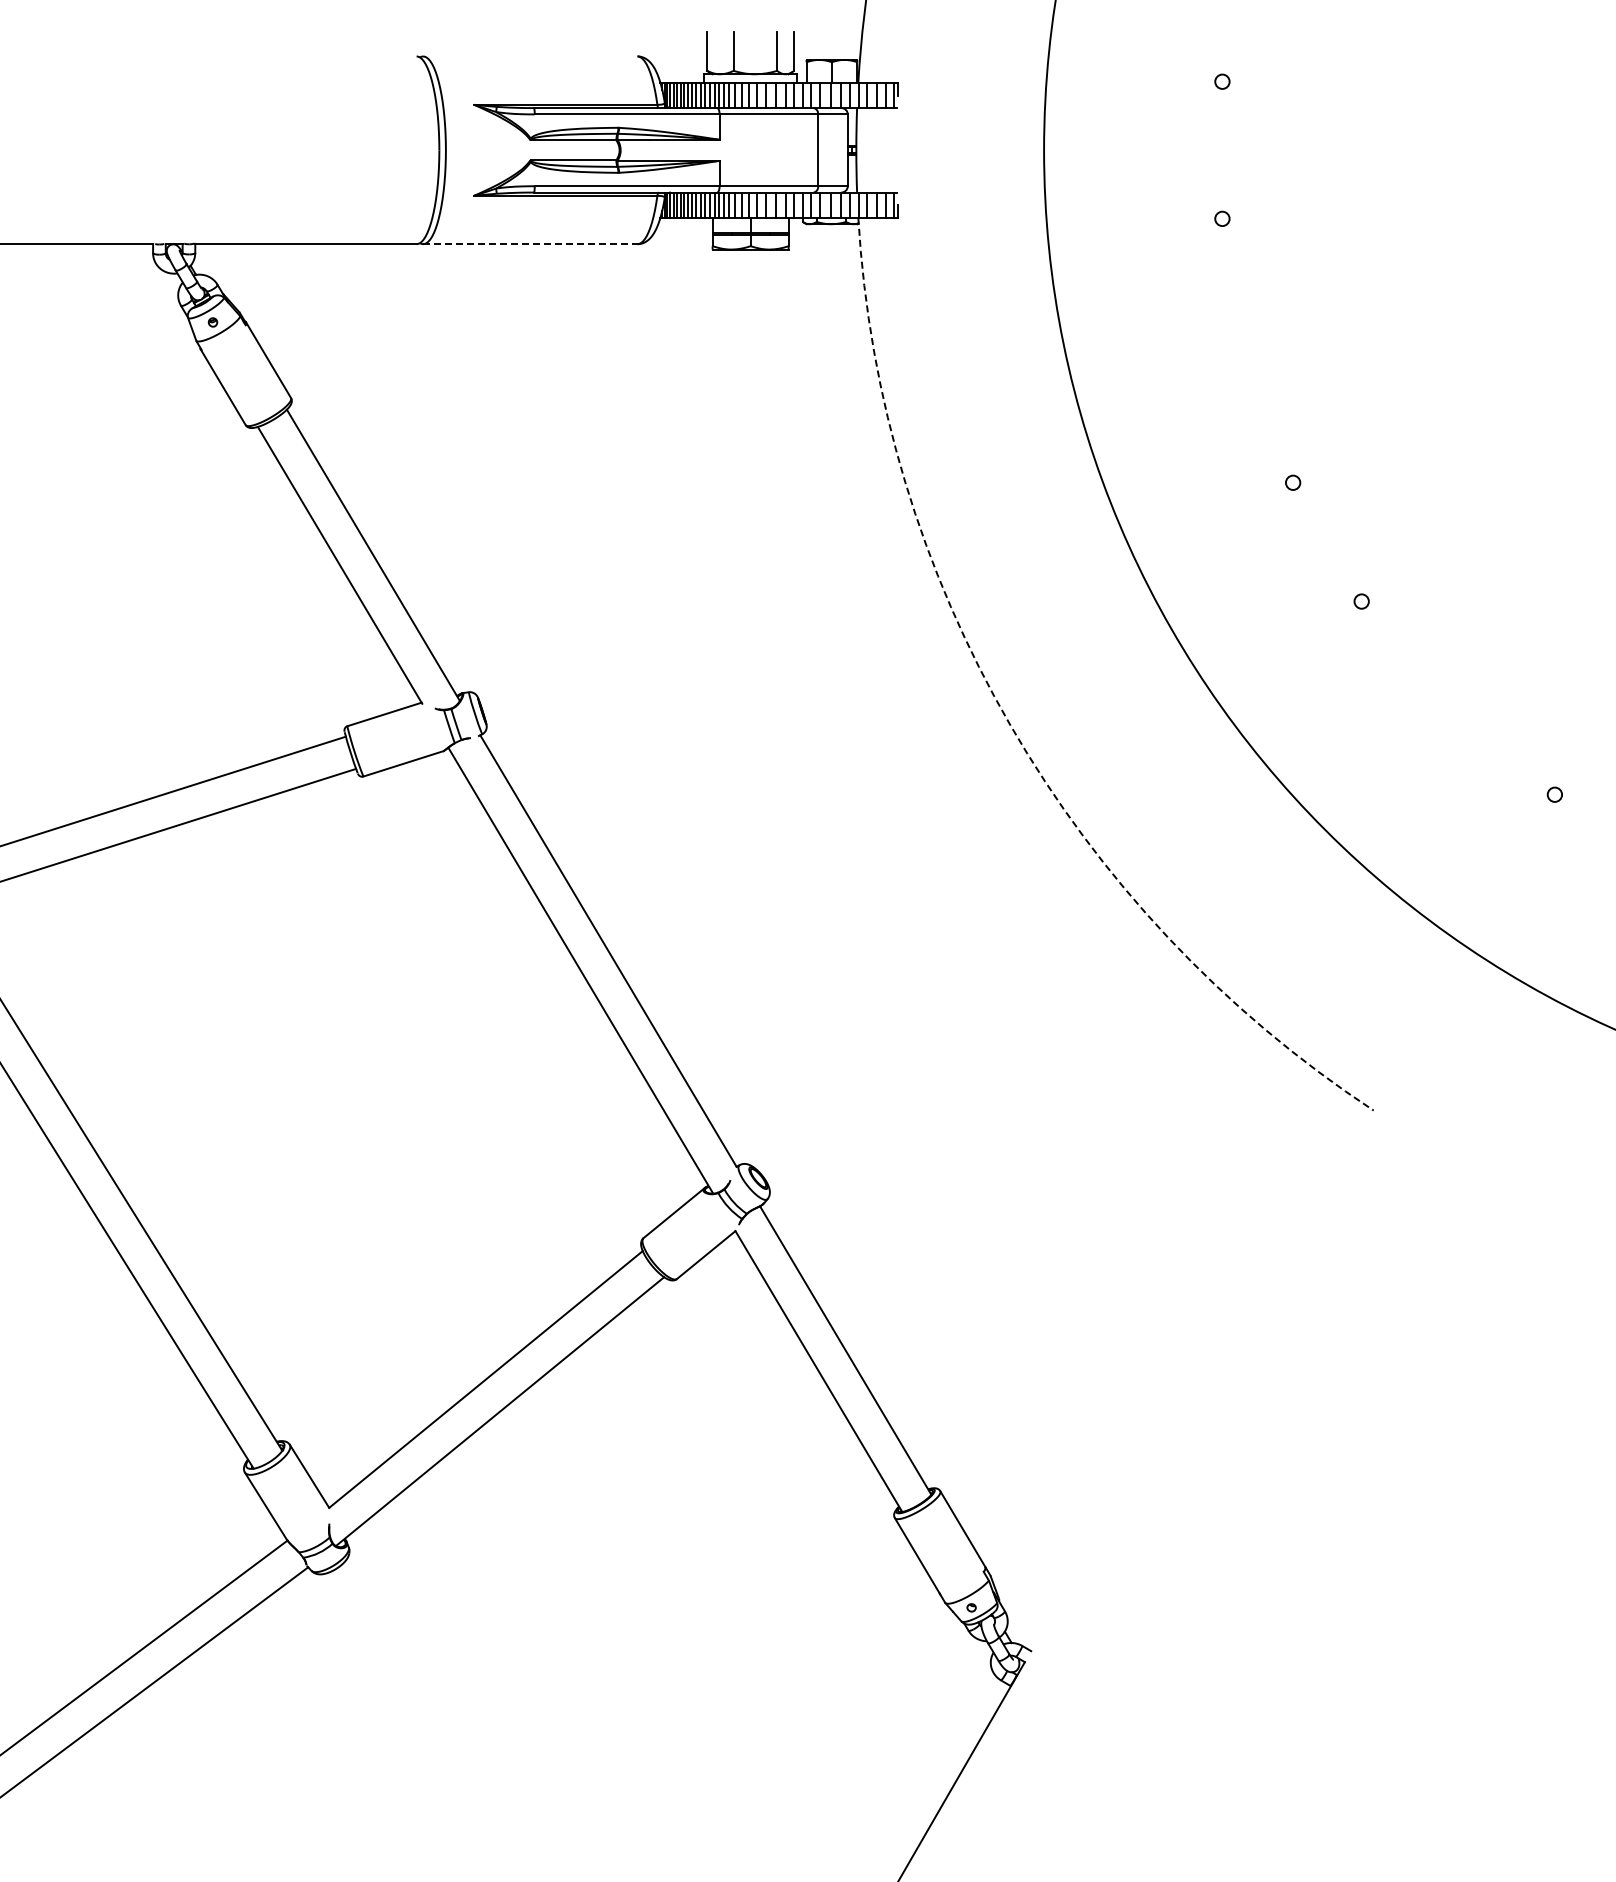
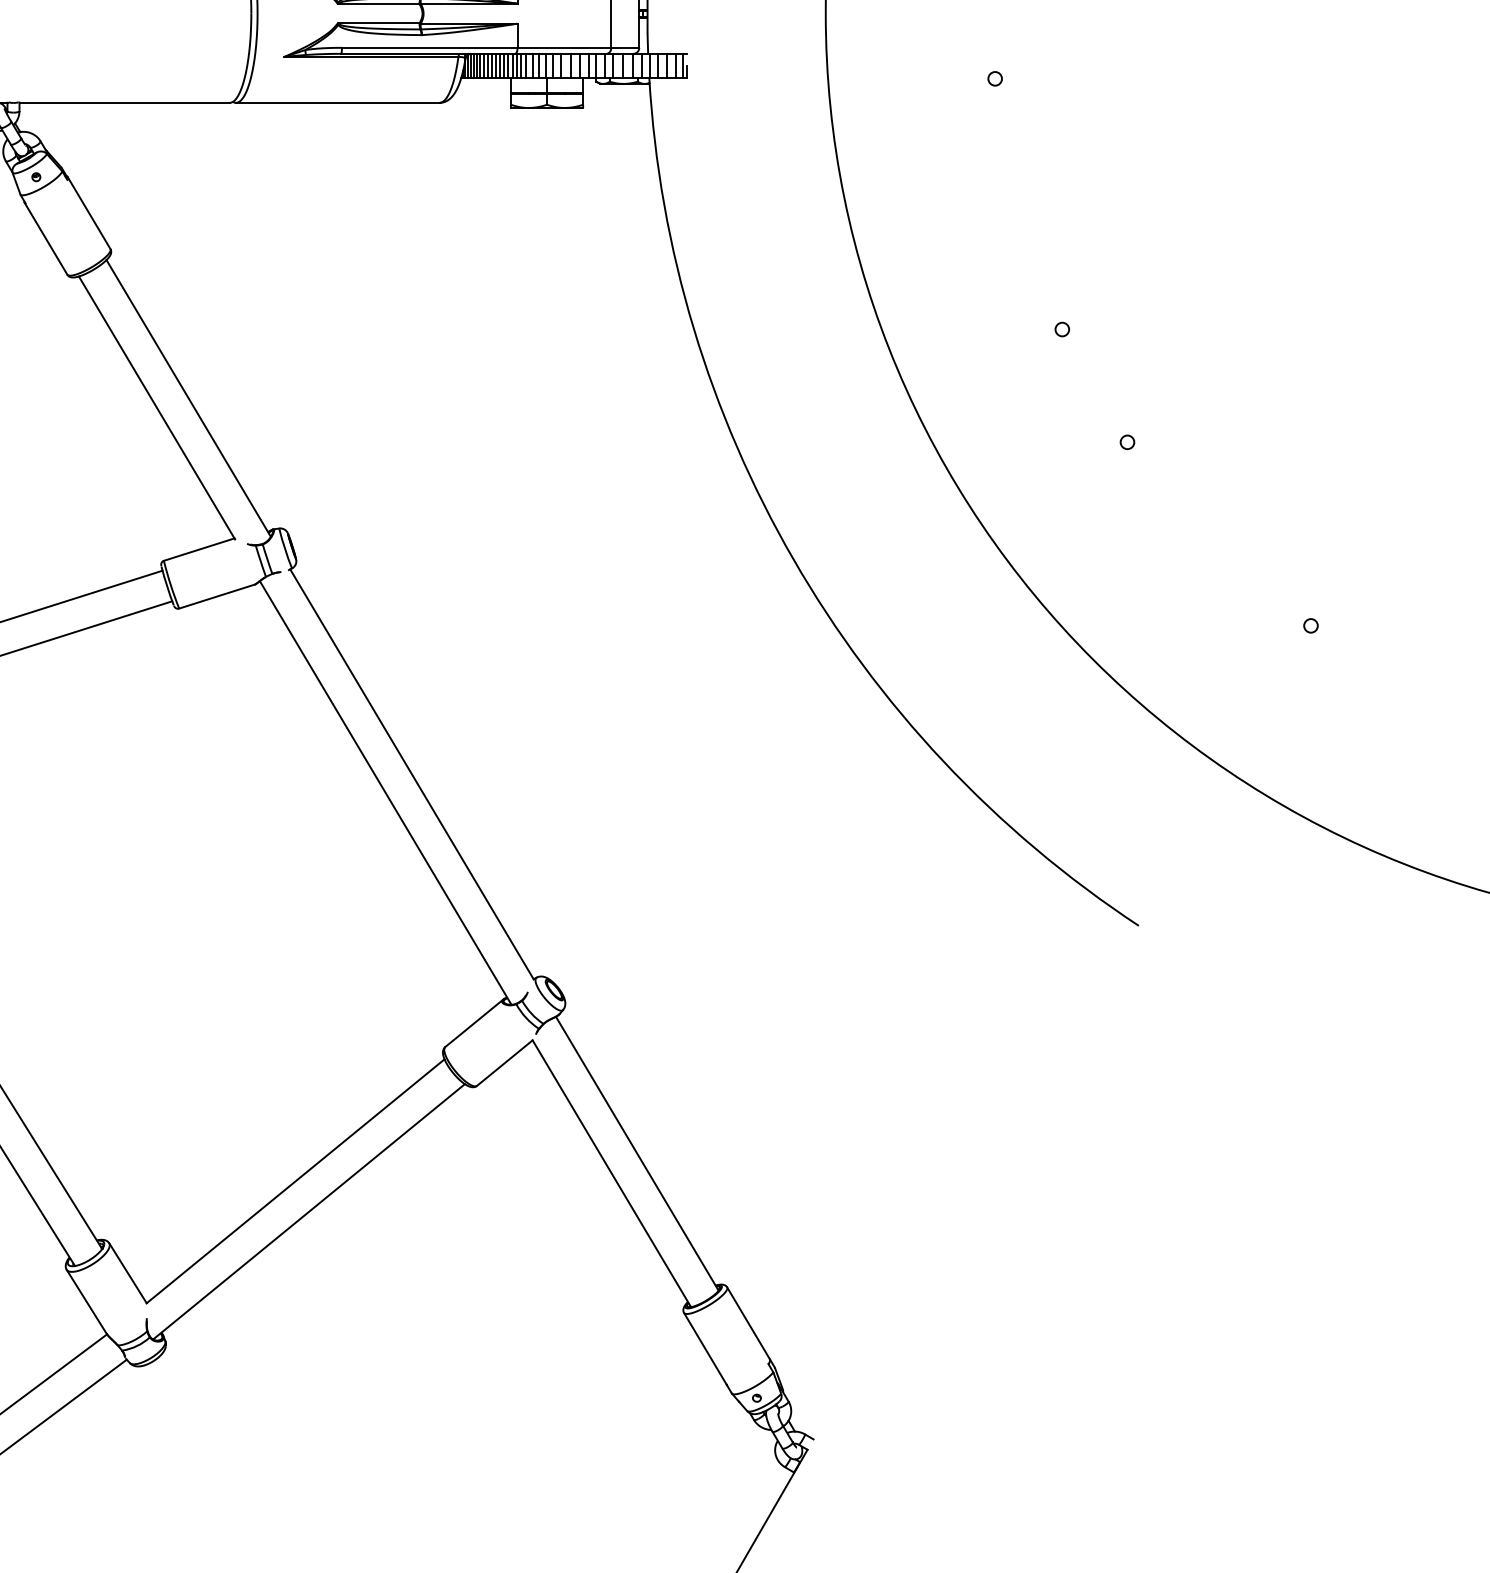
line: (530, 244) -> (337, 103), dashed -> solid
arc: (1010, 725) -> (793, 560), dashed -> solid

